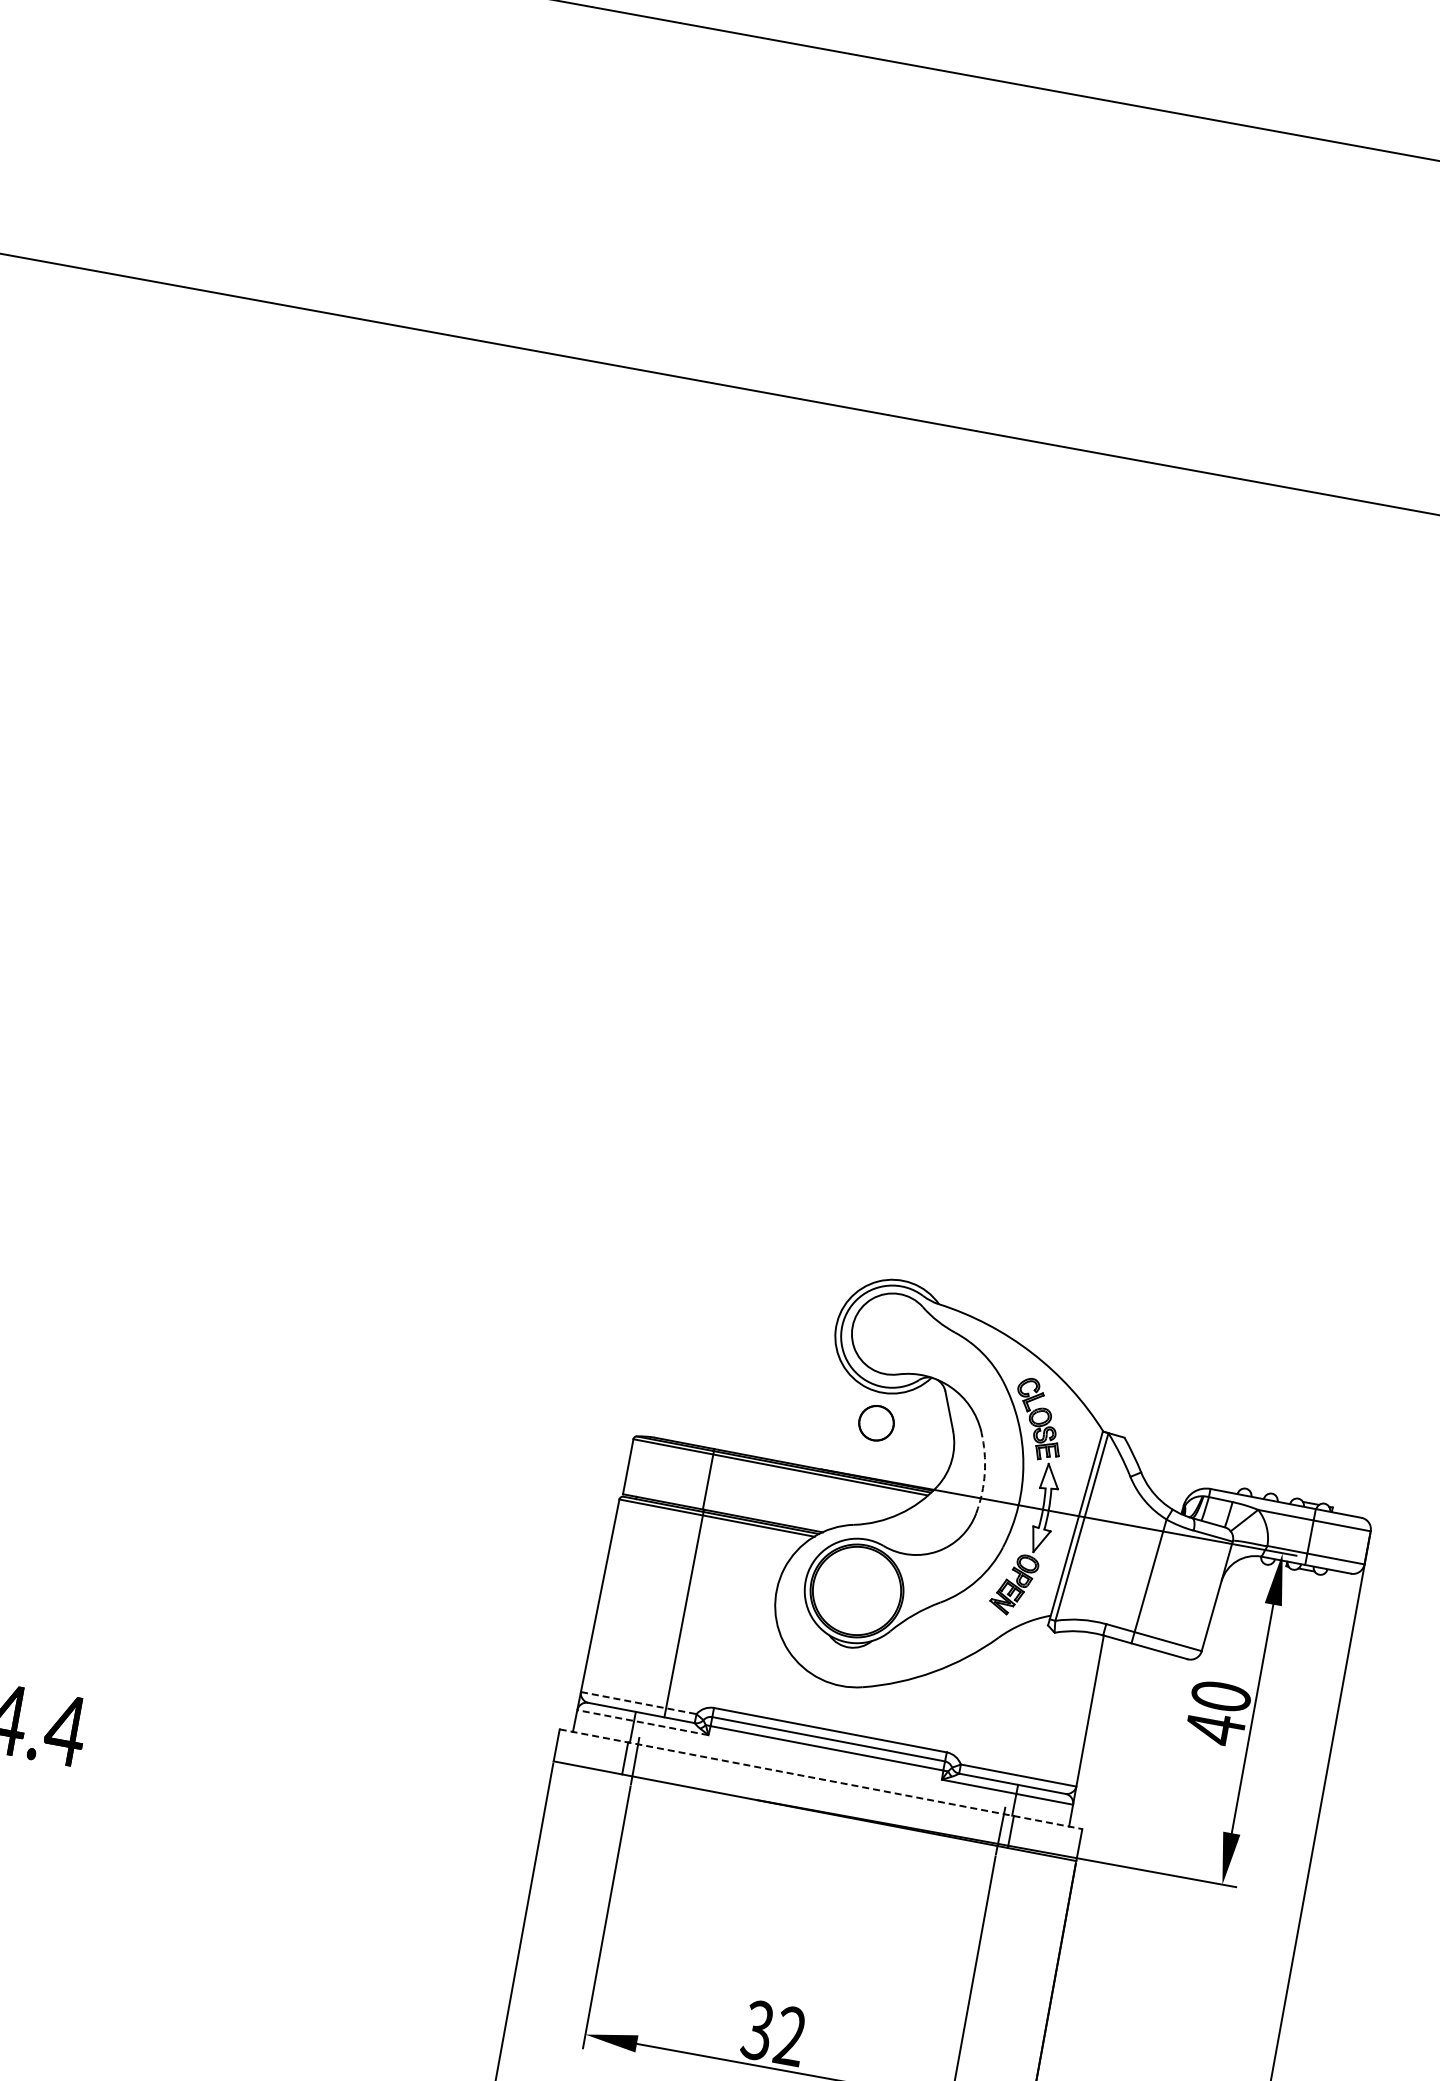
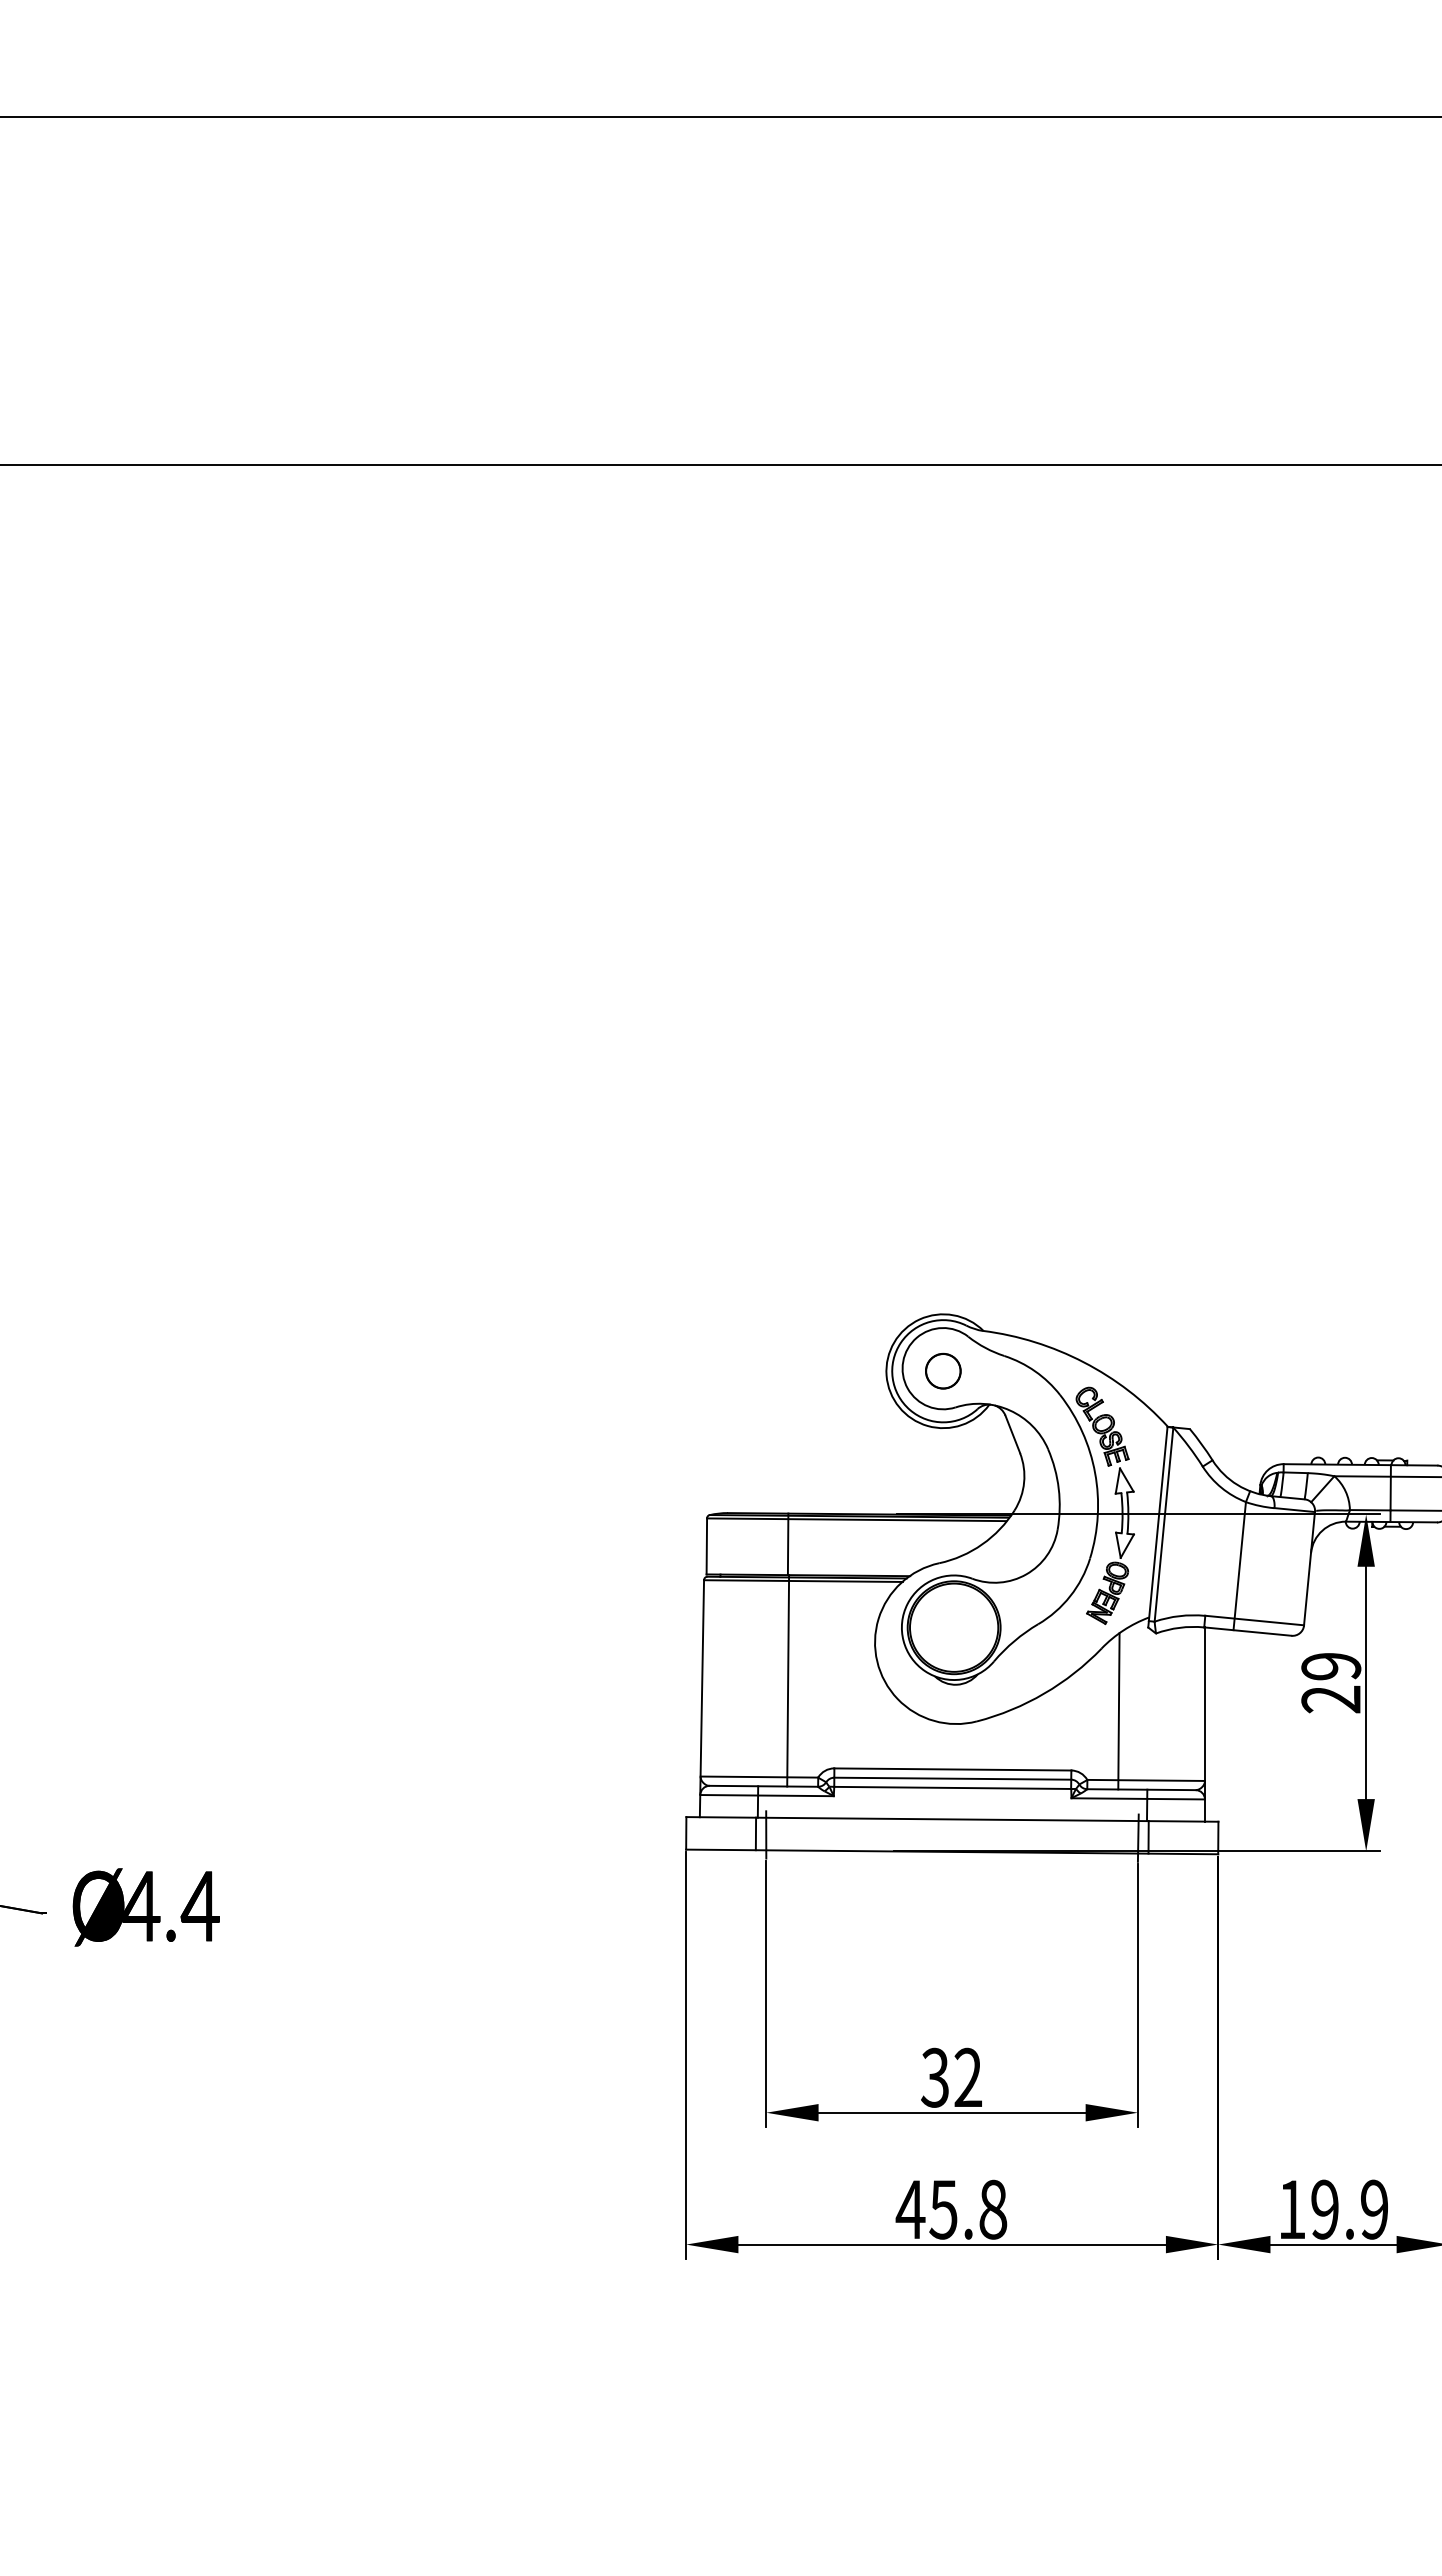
part: (876, 1422) -> (943, 1370), moved
arc: (984, 1472) -> (1058, 1488), dashed -> solid
line: (1003, 1702) -> (1118, 1711), added
line: (638, 1703) -> (759, 1777), dashed -> solid
text: (1218, 1713) -> (1331, 1683), 40 -> 29
line: (643, 1722) -> (767, 1795), dashed -> solid
line: (821, 1779) -> (952, 1819), dashed -> solid

